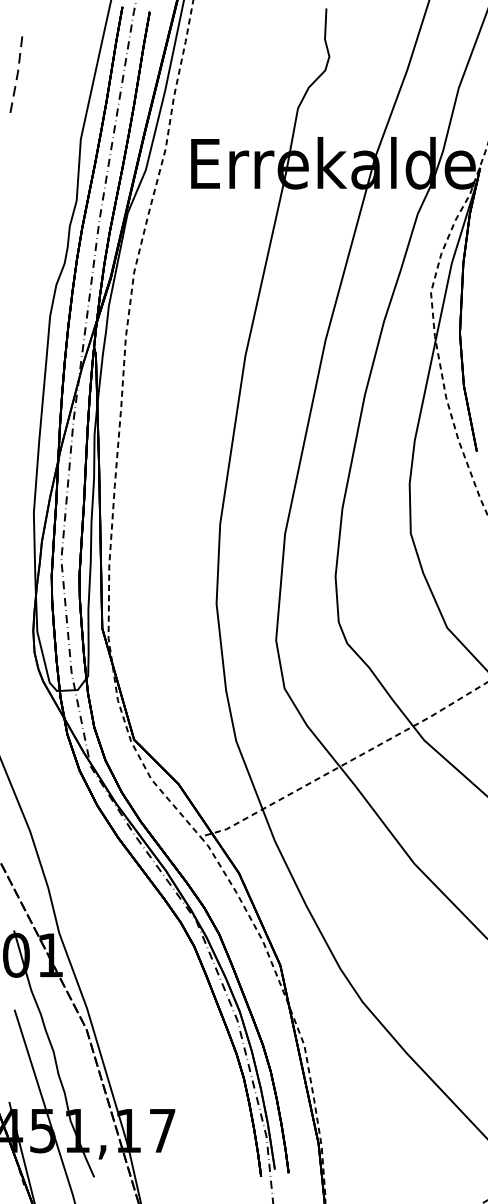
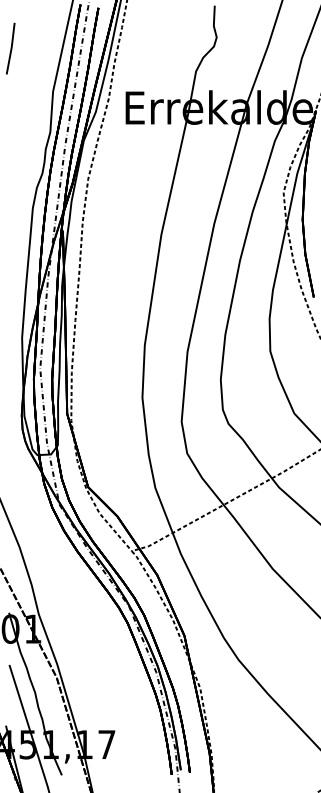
line: (17, 73) -> (11, 48), dashed -> solid

